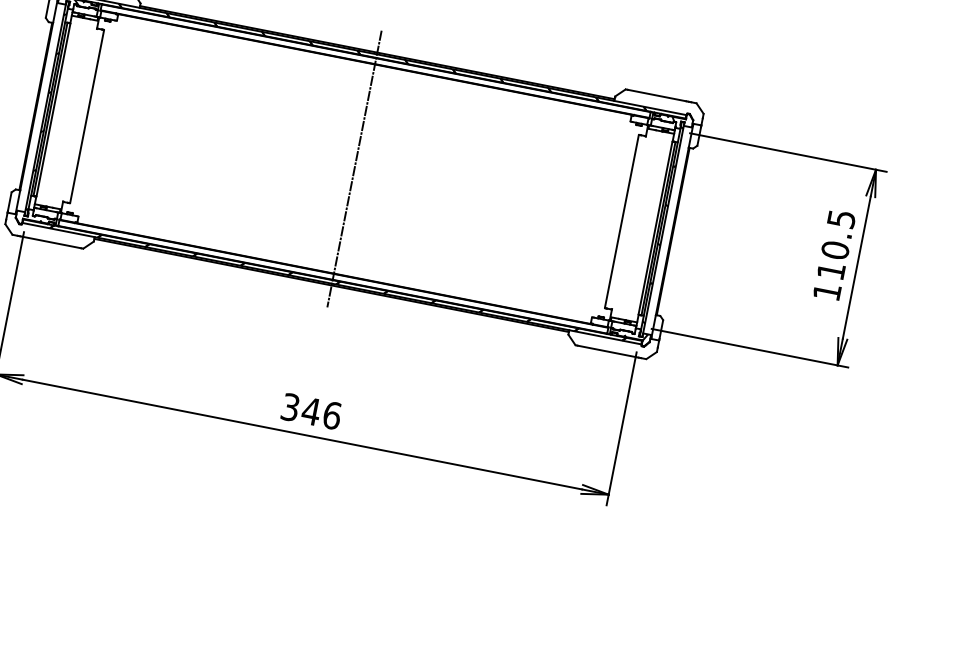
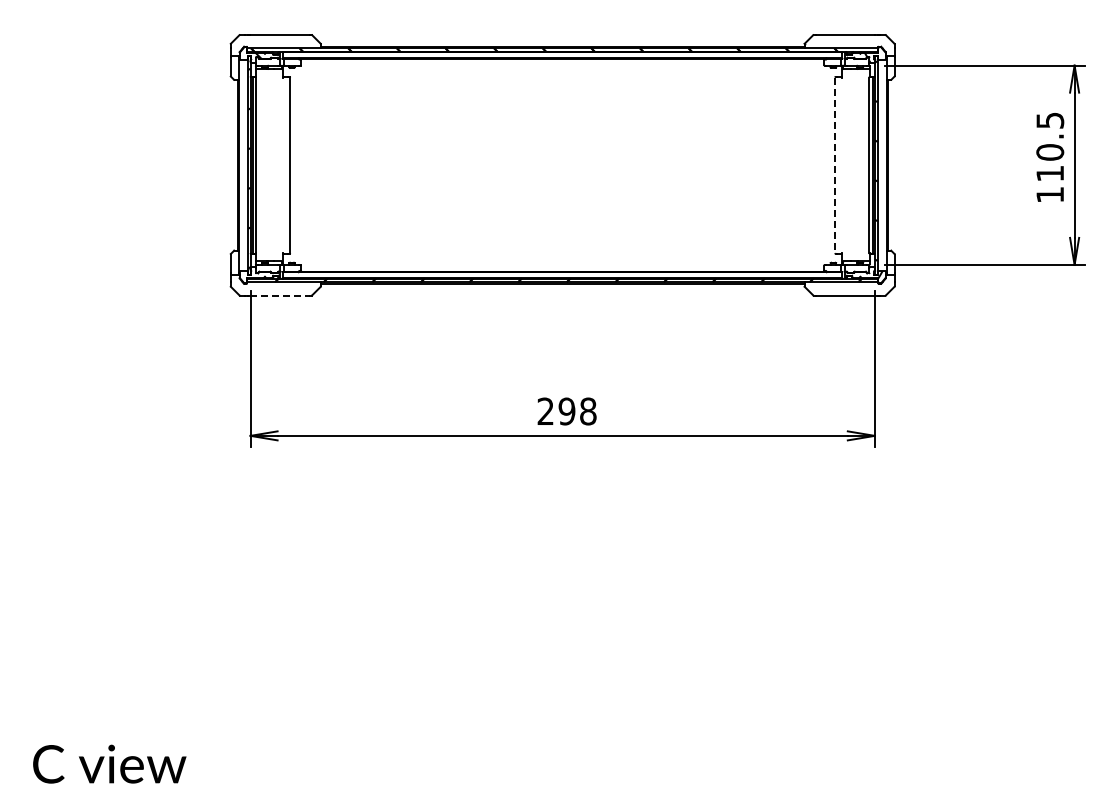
line: (354, 169) -> (562, 165), removed
line: (622, 221) -> (835, 165), solid -> dashed
line: (51, 242) -> (279, 295), solid -> dashed
text: (310, 411) -> (566, 411), 346 -> 298

